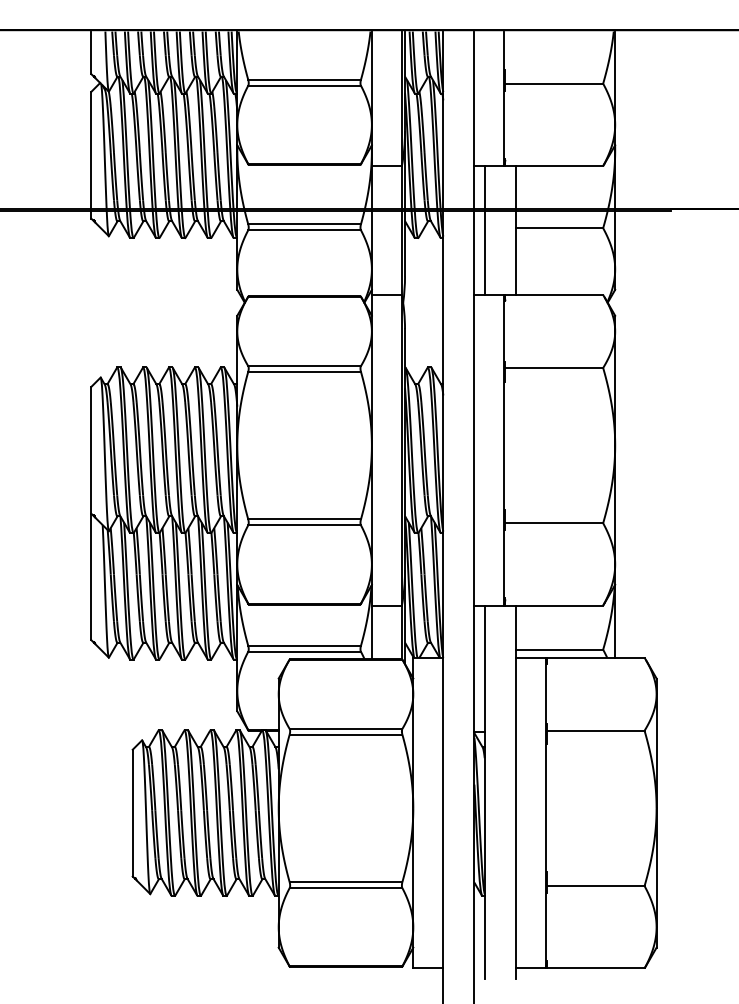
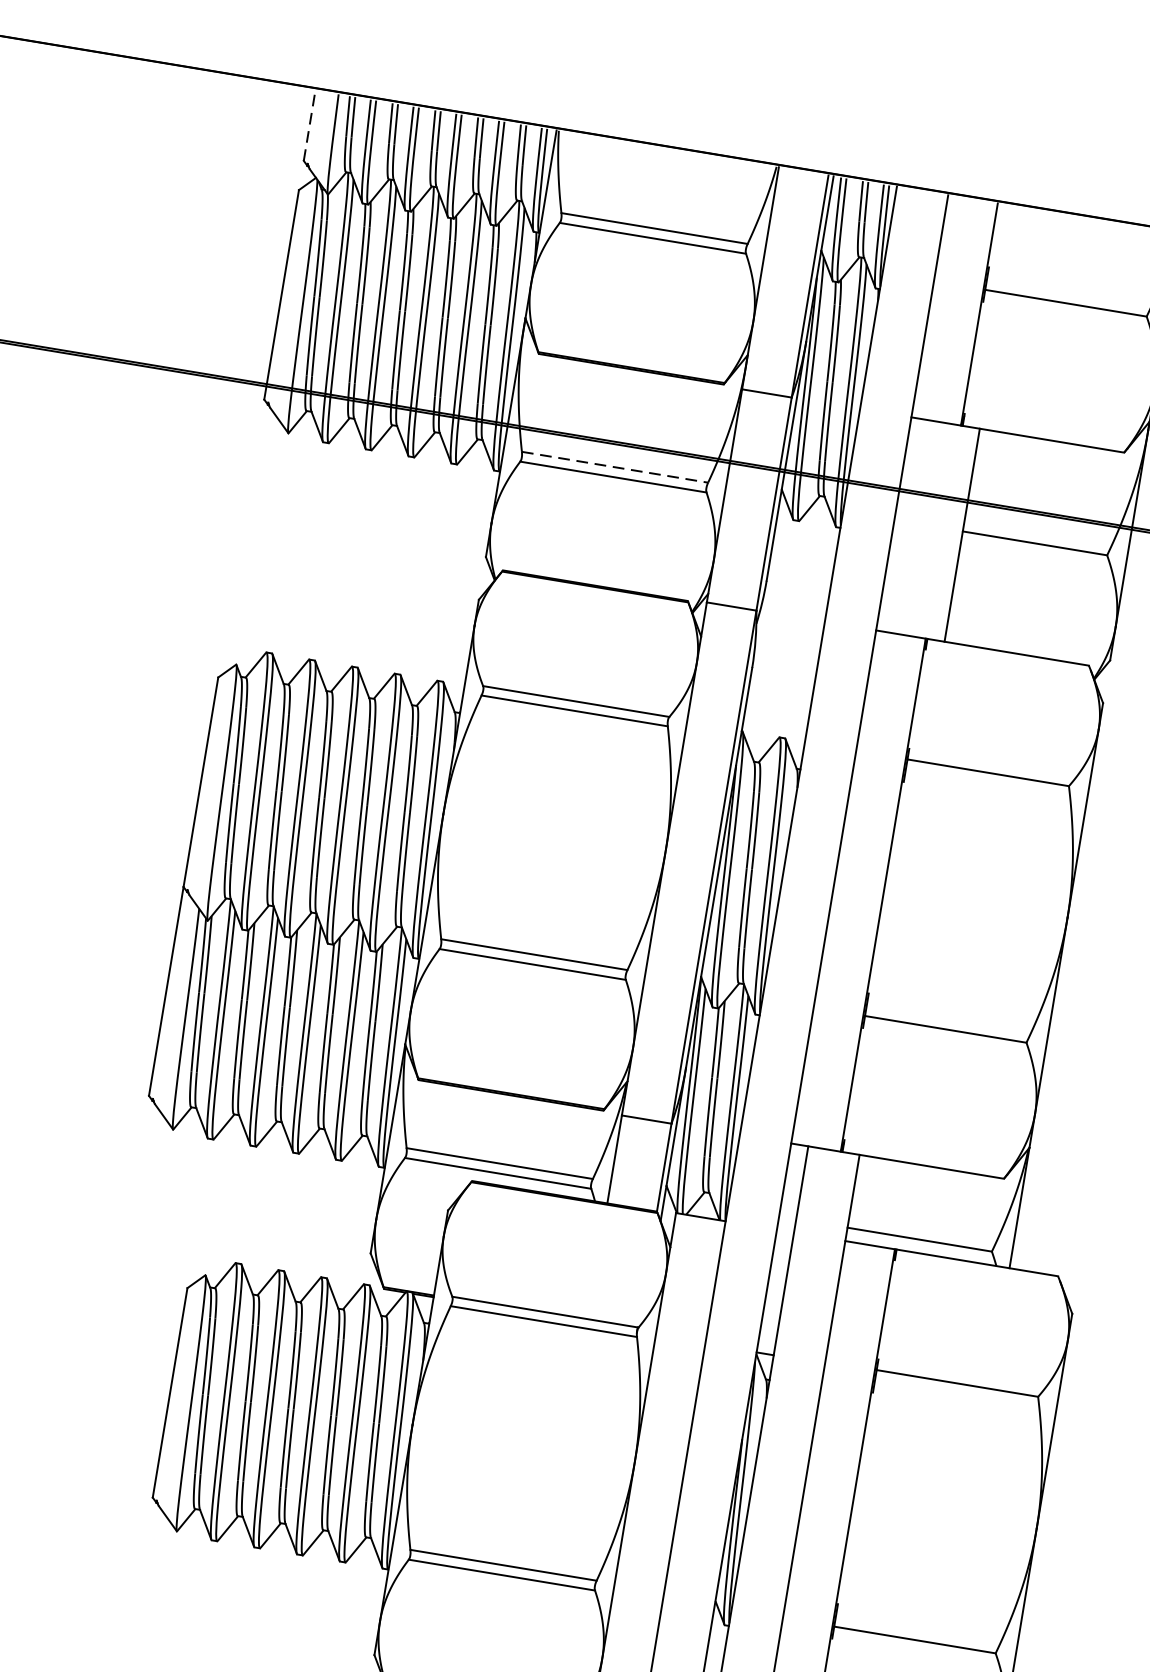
line: (91, 52) -> (309, 125), solid -> dashed
line: (305, 224) -> (616, 467), solid -> dashed
line: (484, 230) -> (910, 526), removed

